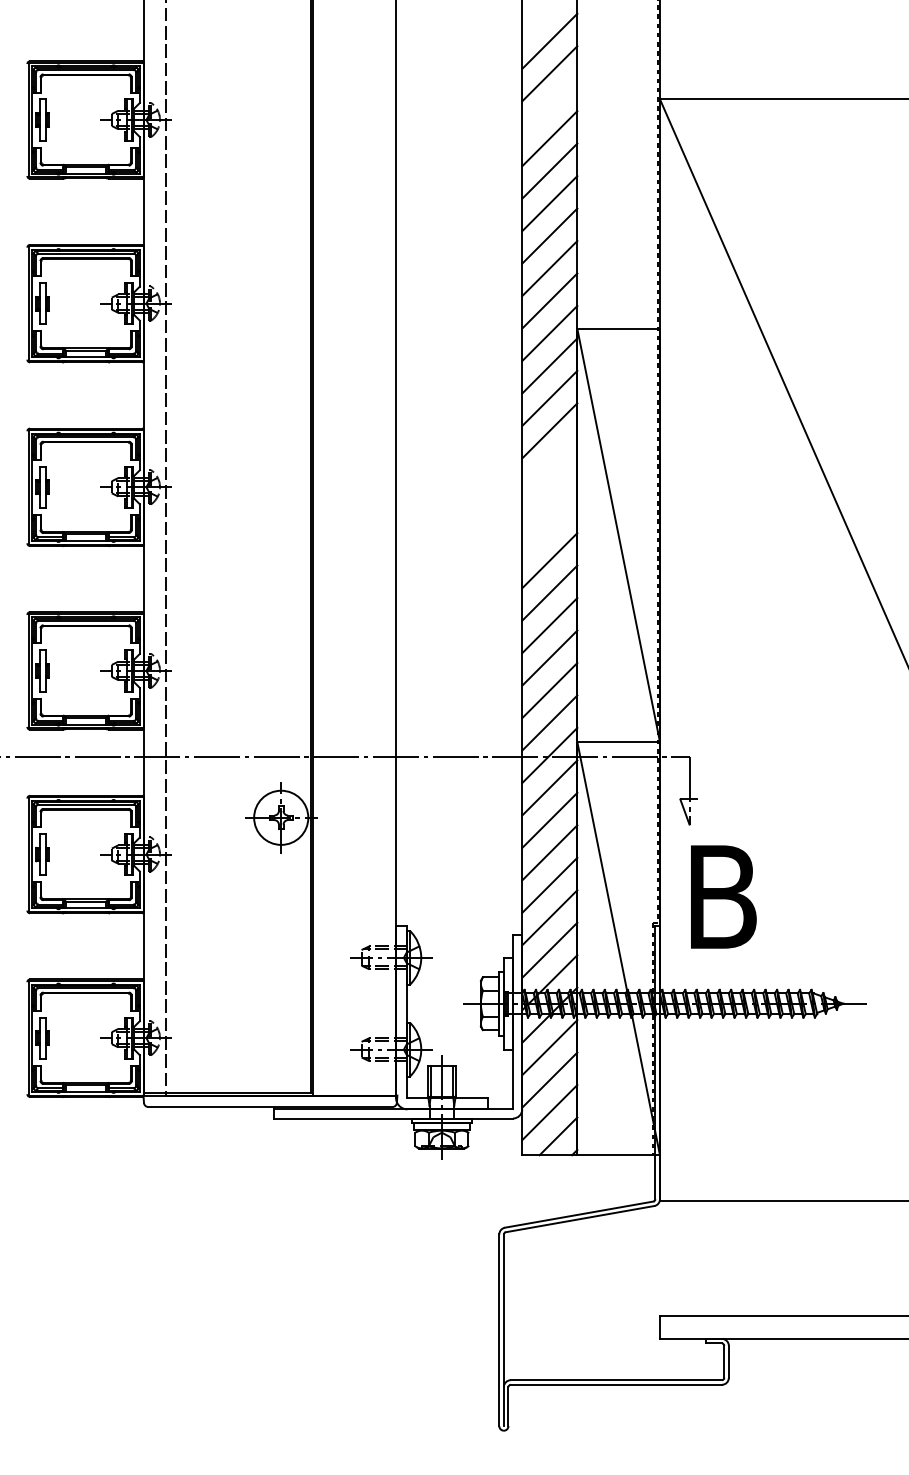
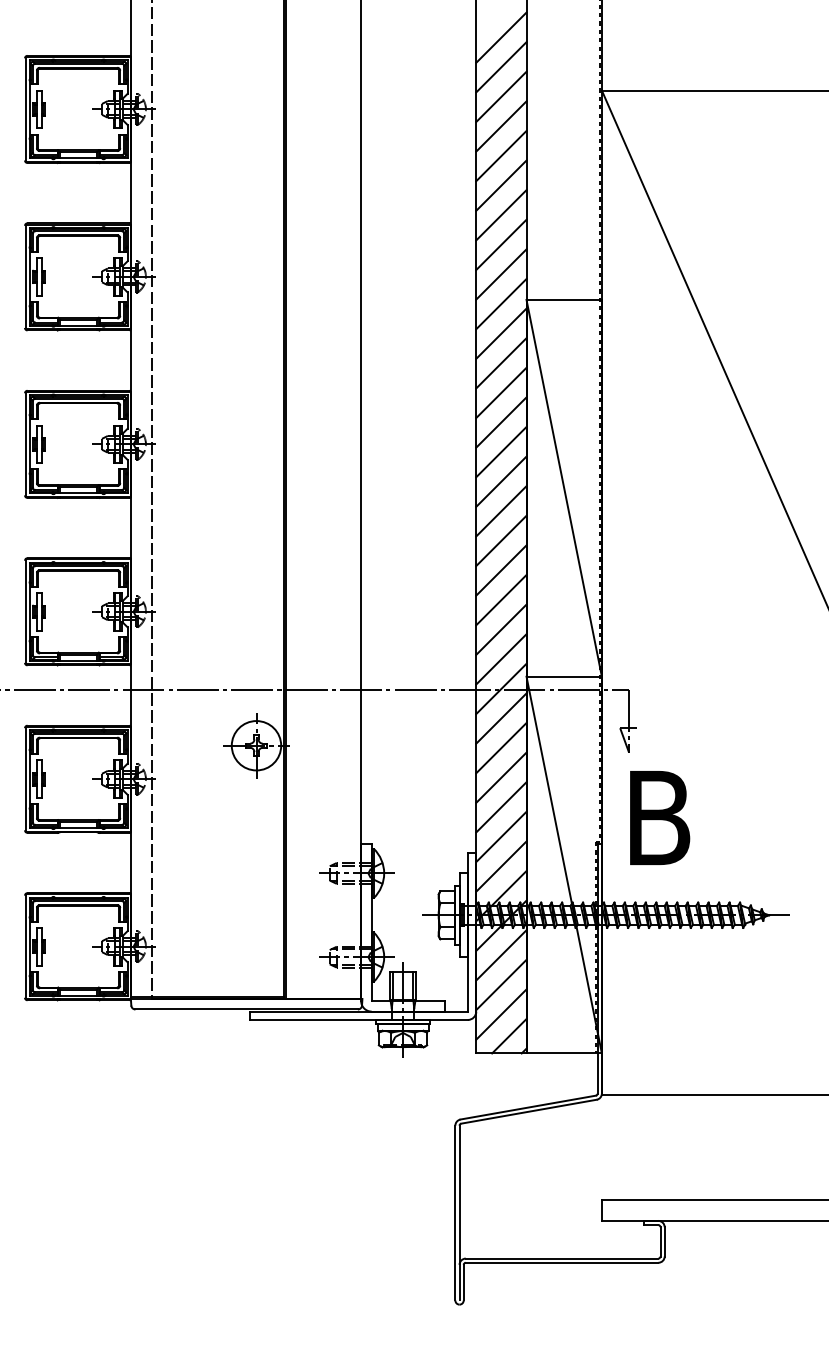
line: (549, 105) -> (501, 96), added
line: (549, 463) -> (501, 422), added
line: (549, 495) -> (501, 451), added
line: (549, 528) -> (501, 481), added

